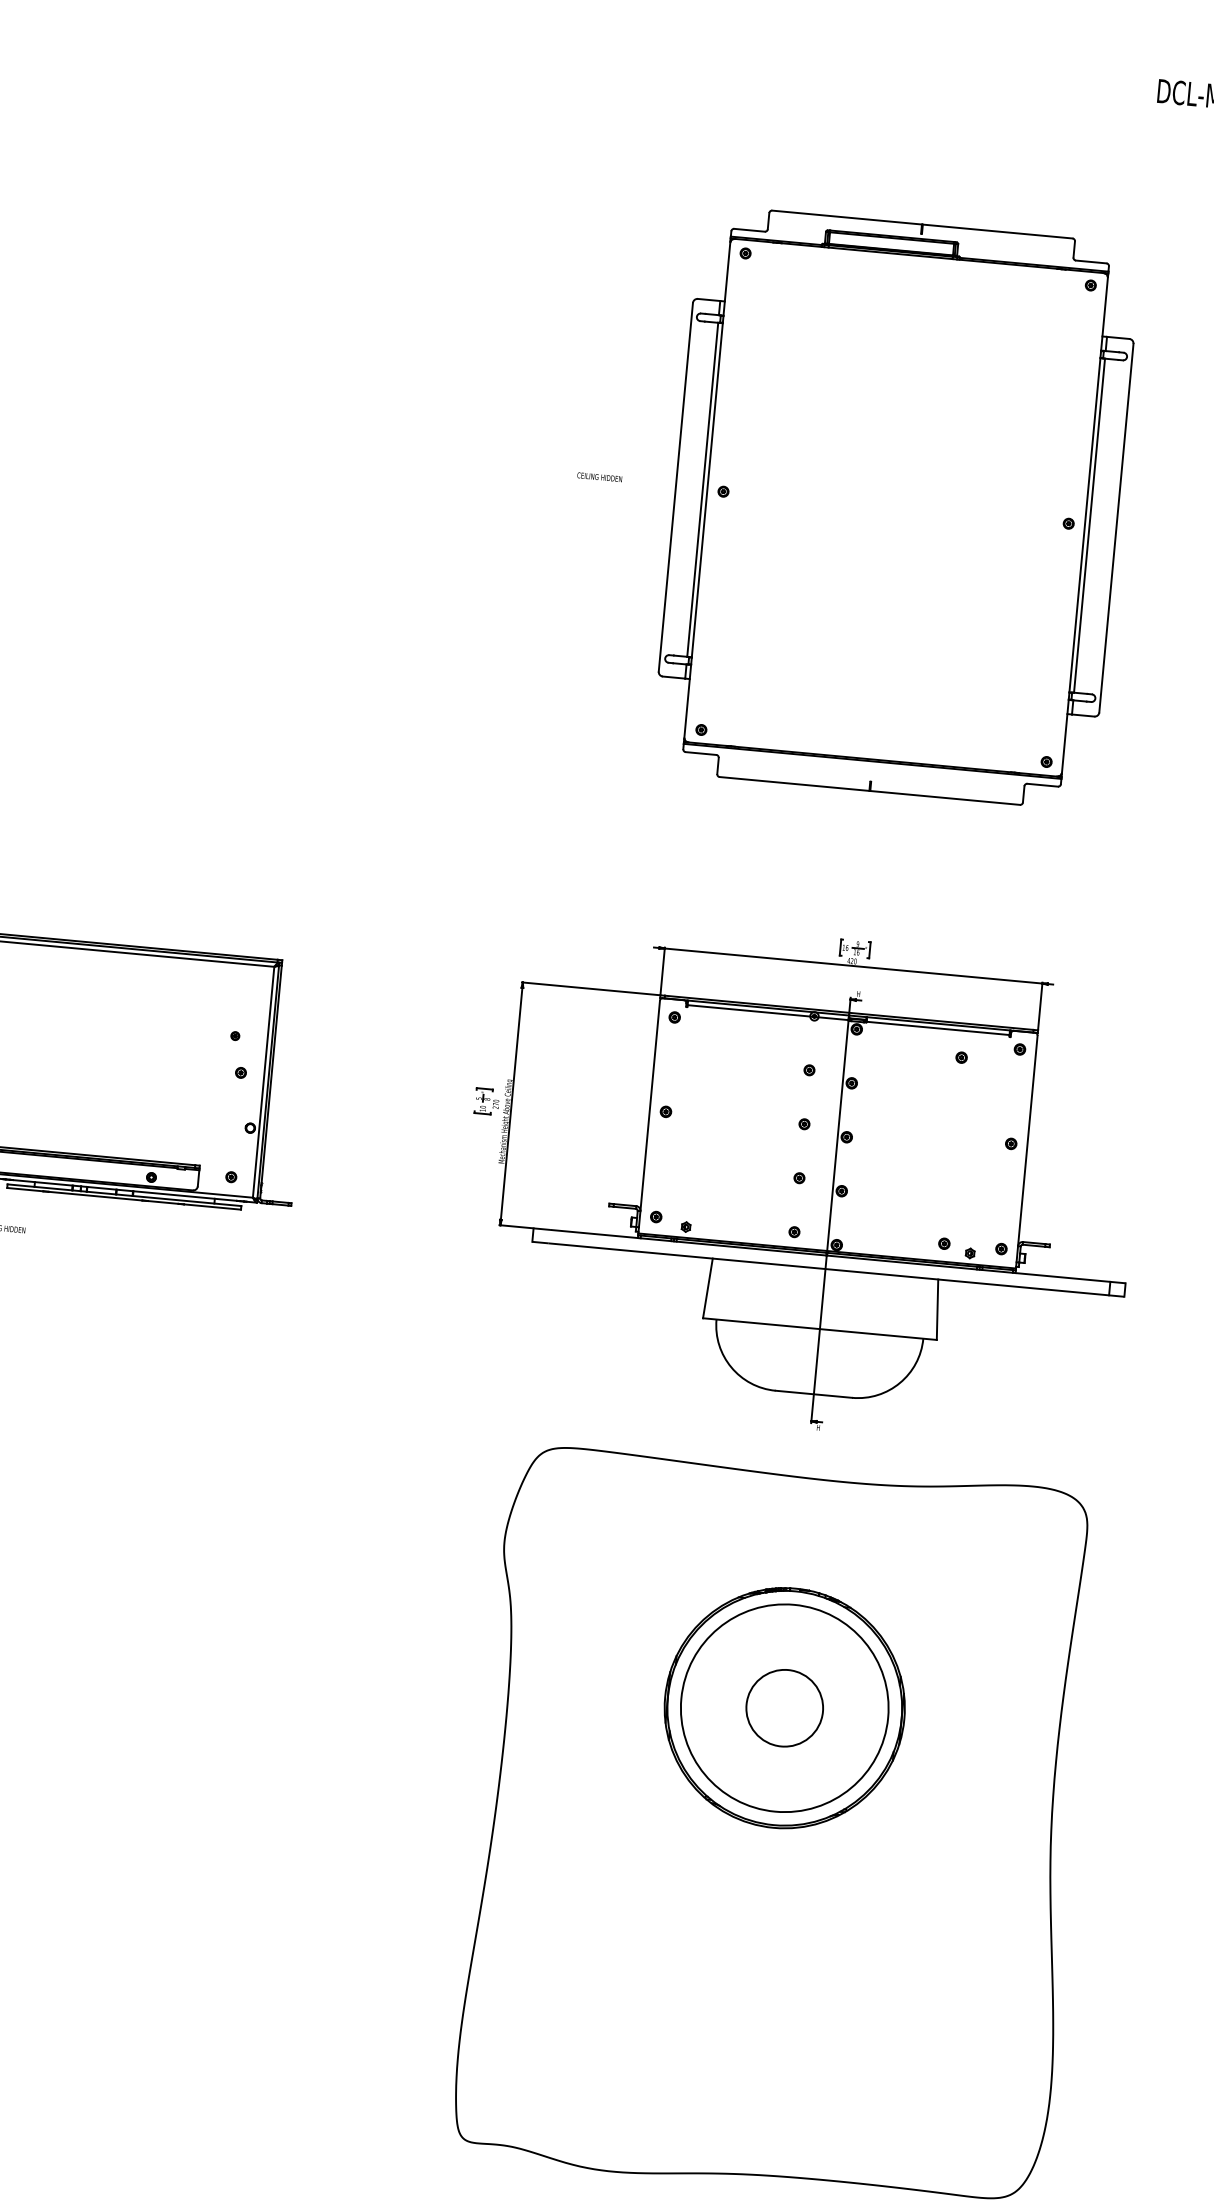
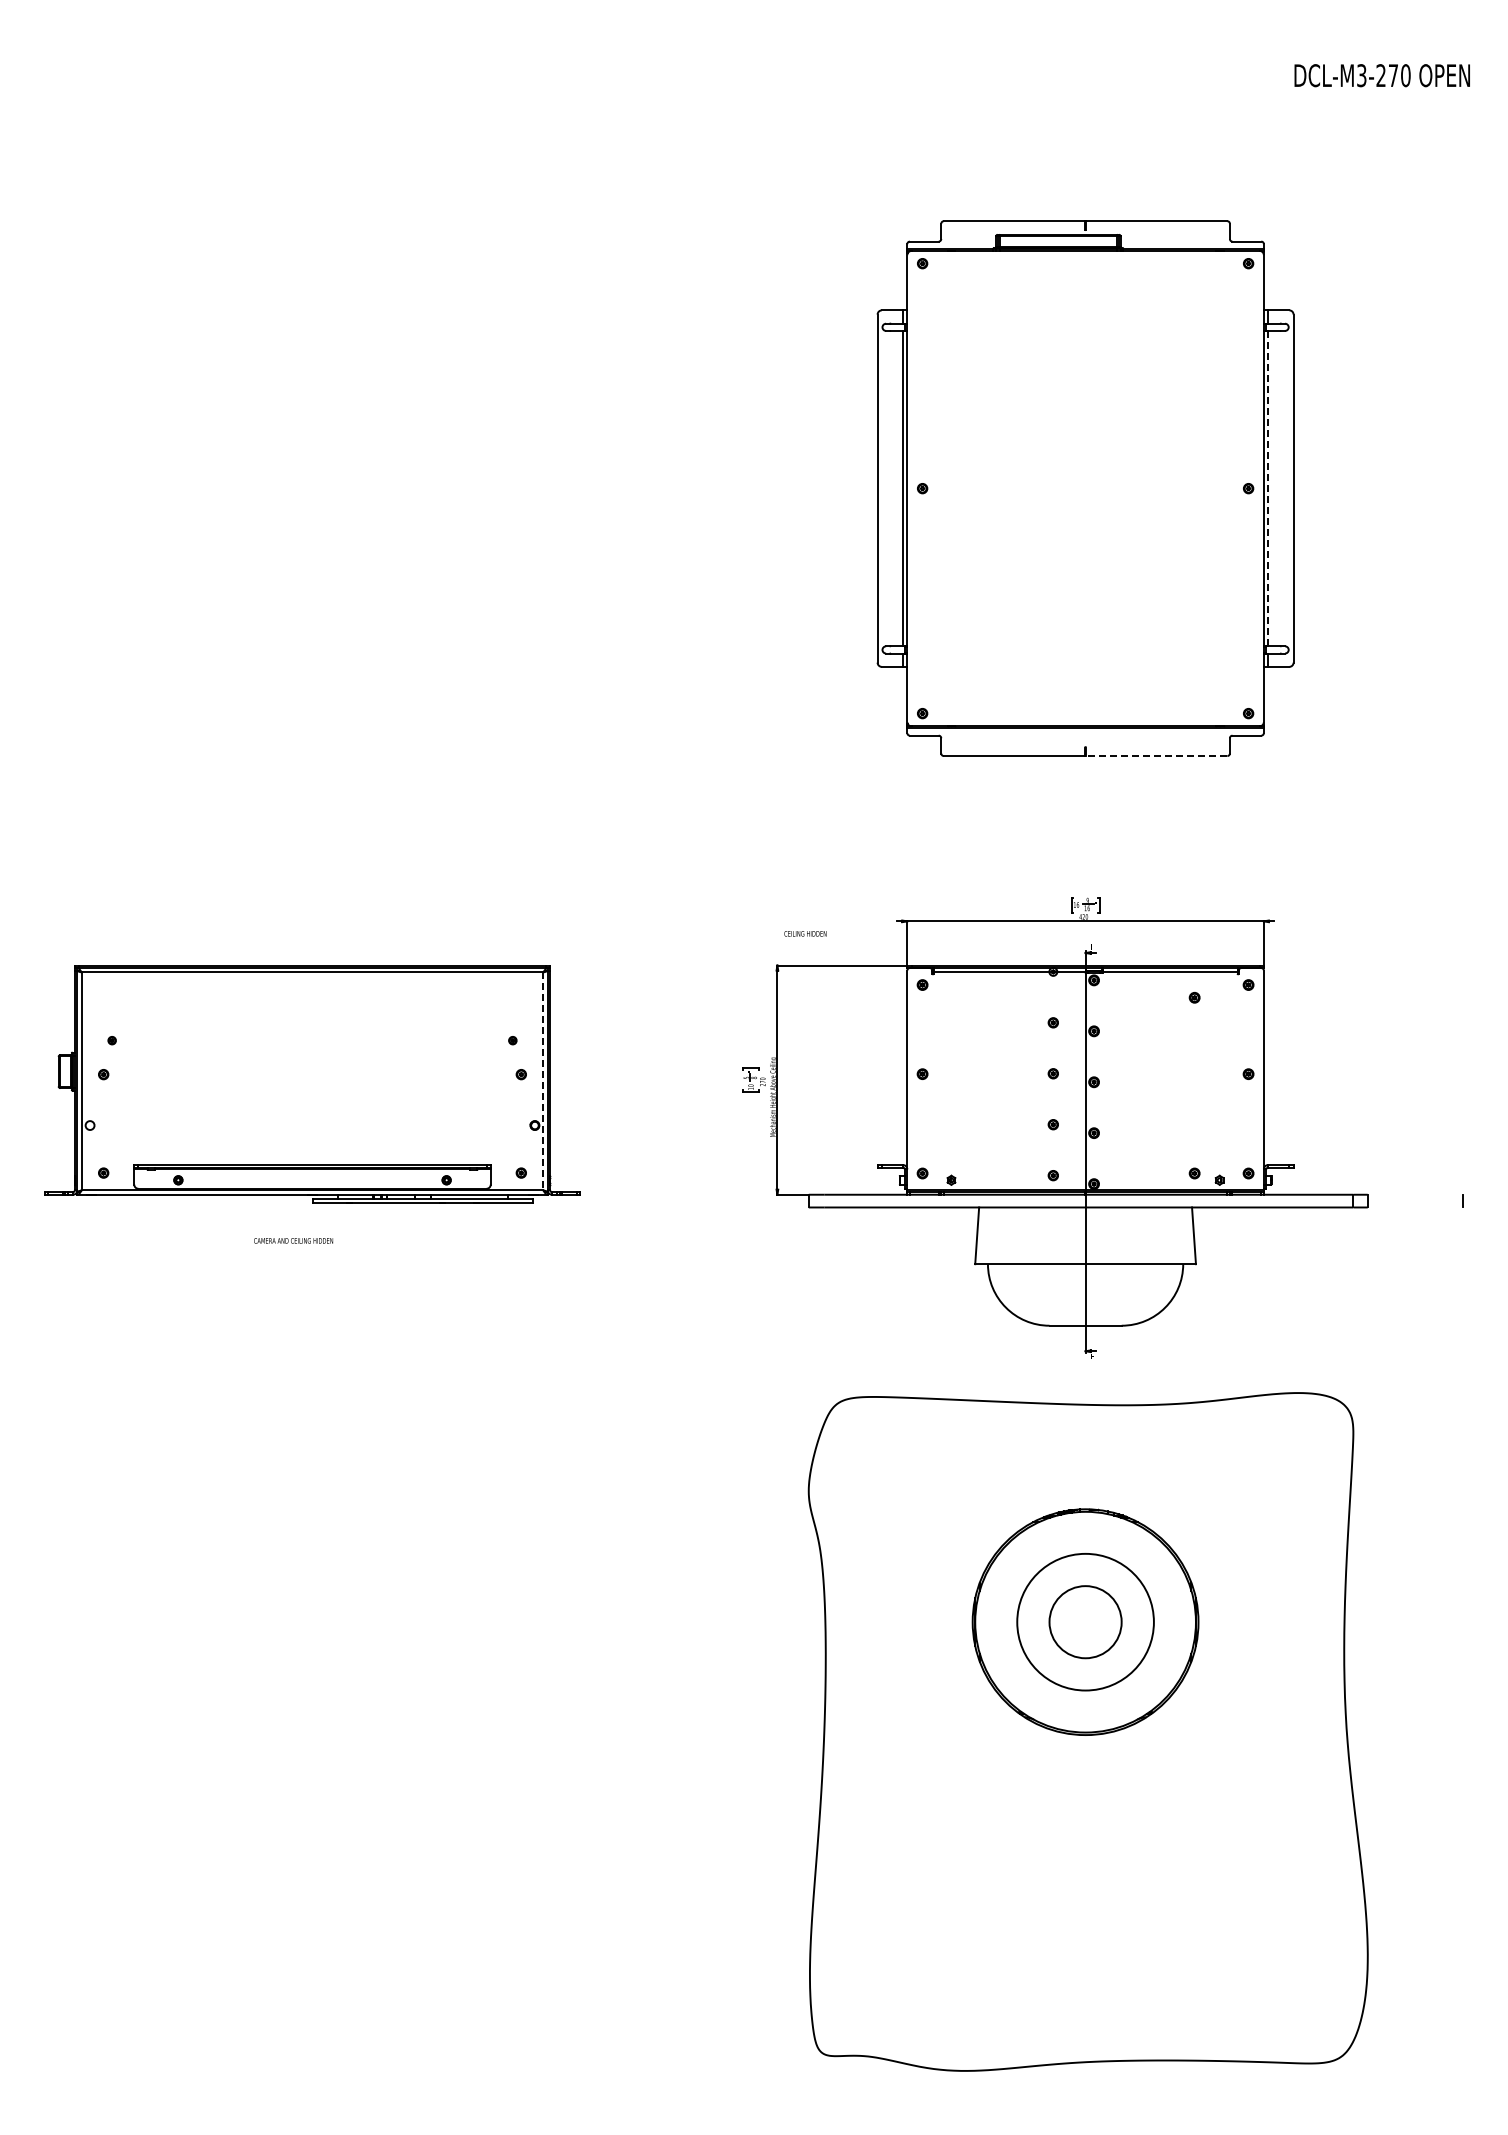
text: (599, 476) -> (805, 933), moved
line: (1089, 525) -> (1268, 488), solid -> dashed
line: (944, 798) -> (1156, 756), solid -> dashed
line: (263, 1082) -> (543, 1081), solid -> dashed
circle: (784, 1707) -> (1085, 1621), size x0.7

